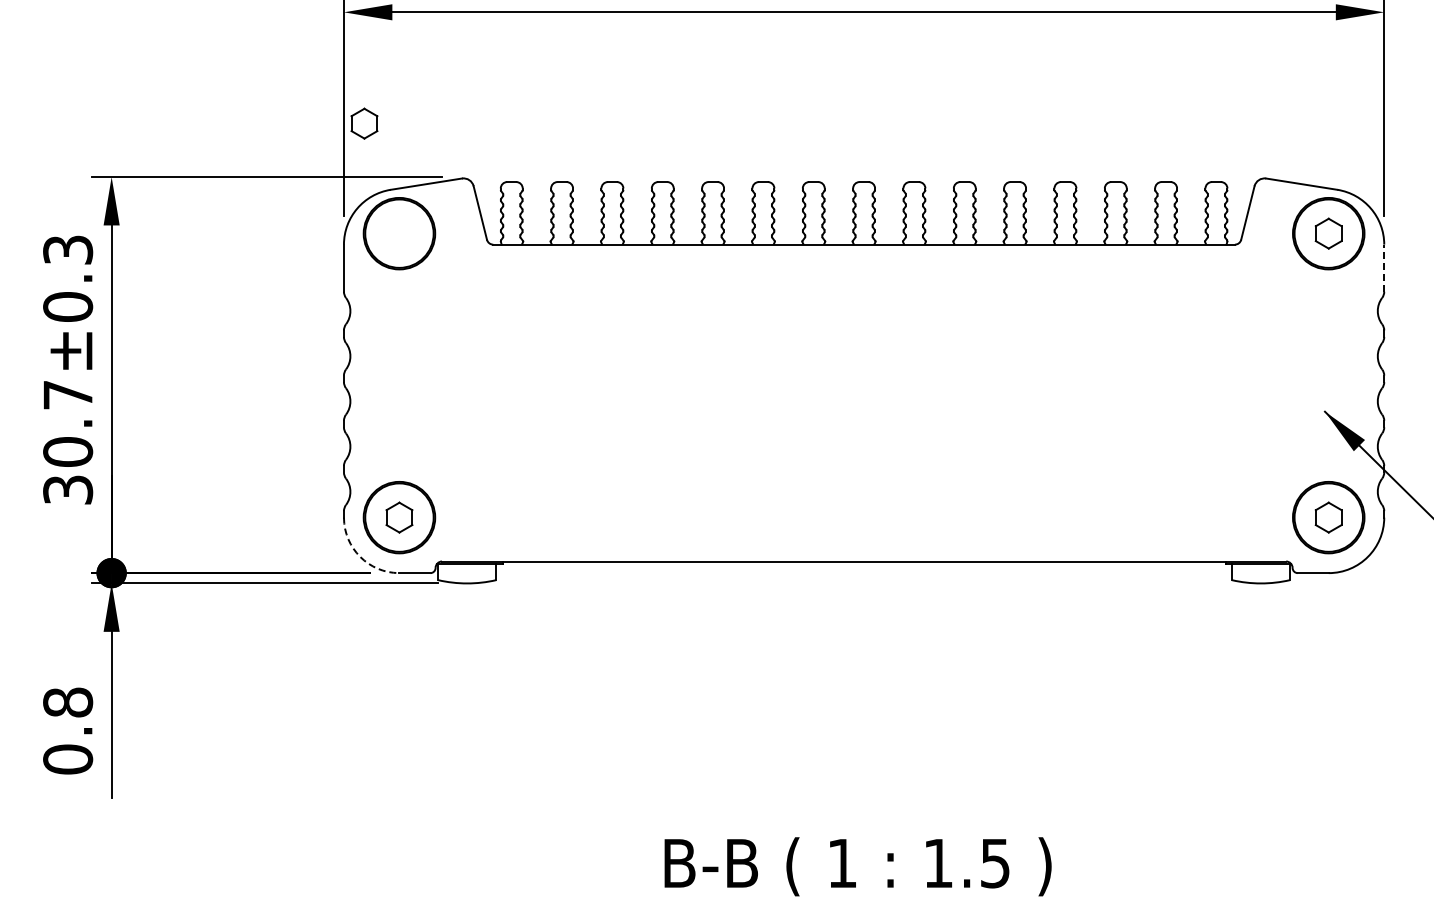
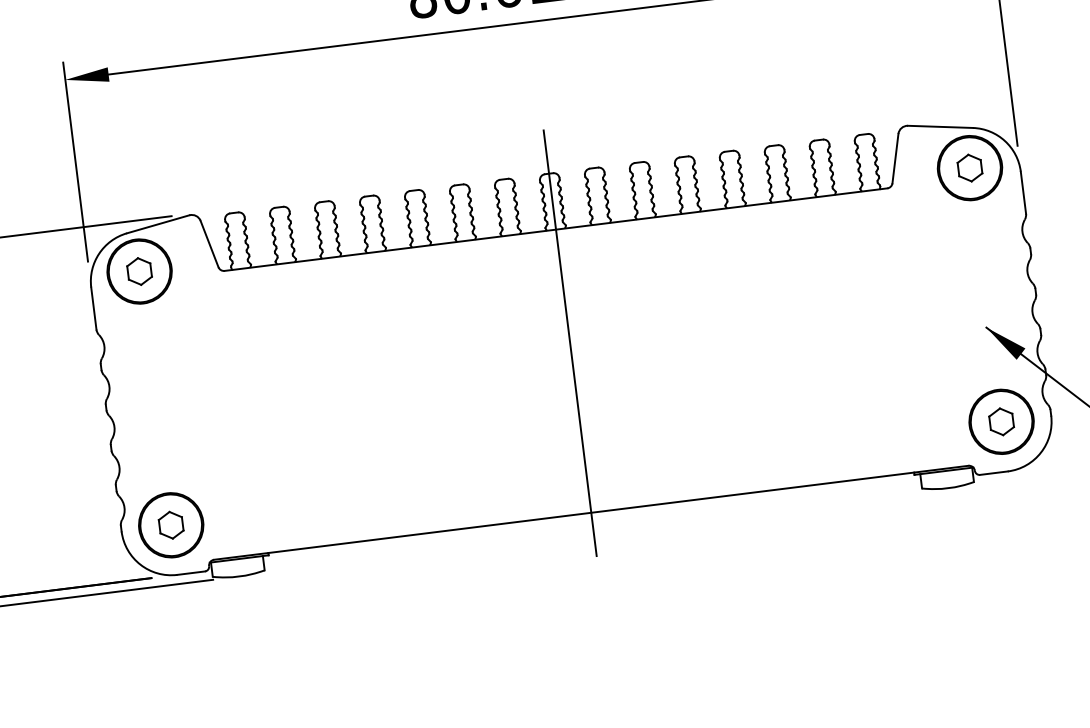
part: (364, 123) -> (139, 271), moved
line: (1384, 268) -> (1023, 193), dashed -> solid
line: (864, 371) -> (570, 342), added
arc: (360, 556) -> (140, 564), dashed -> solid

